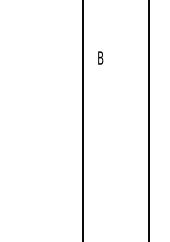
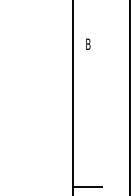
line: (99, 224) -> (87, 186), added

